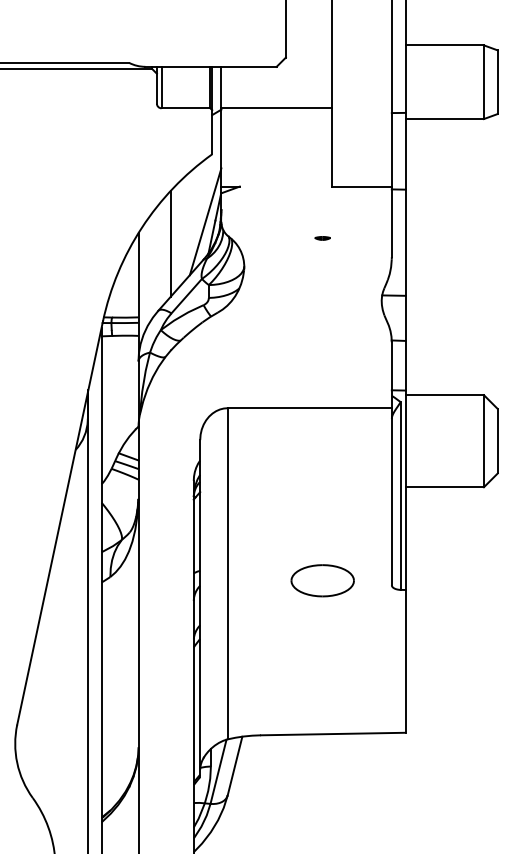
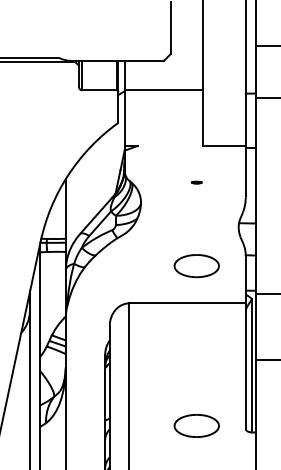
line: (205, 221) -> (113, 170), removed
line: (170, 243) -> (88, 186), removed
part: (322, 355) -> (196, 265), added

